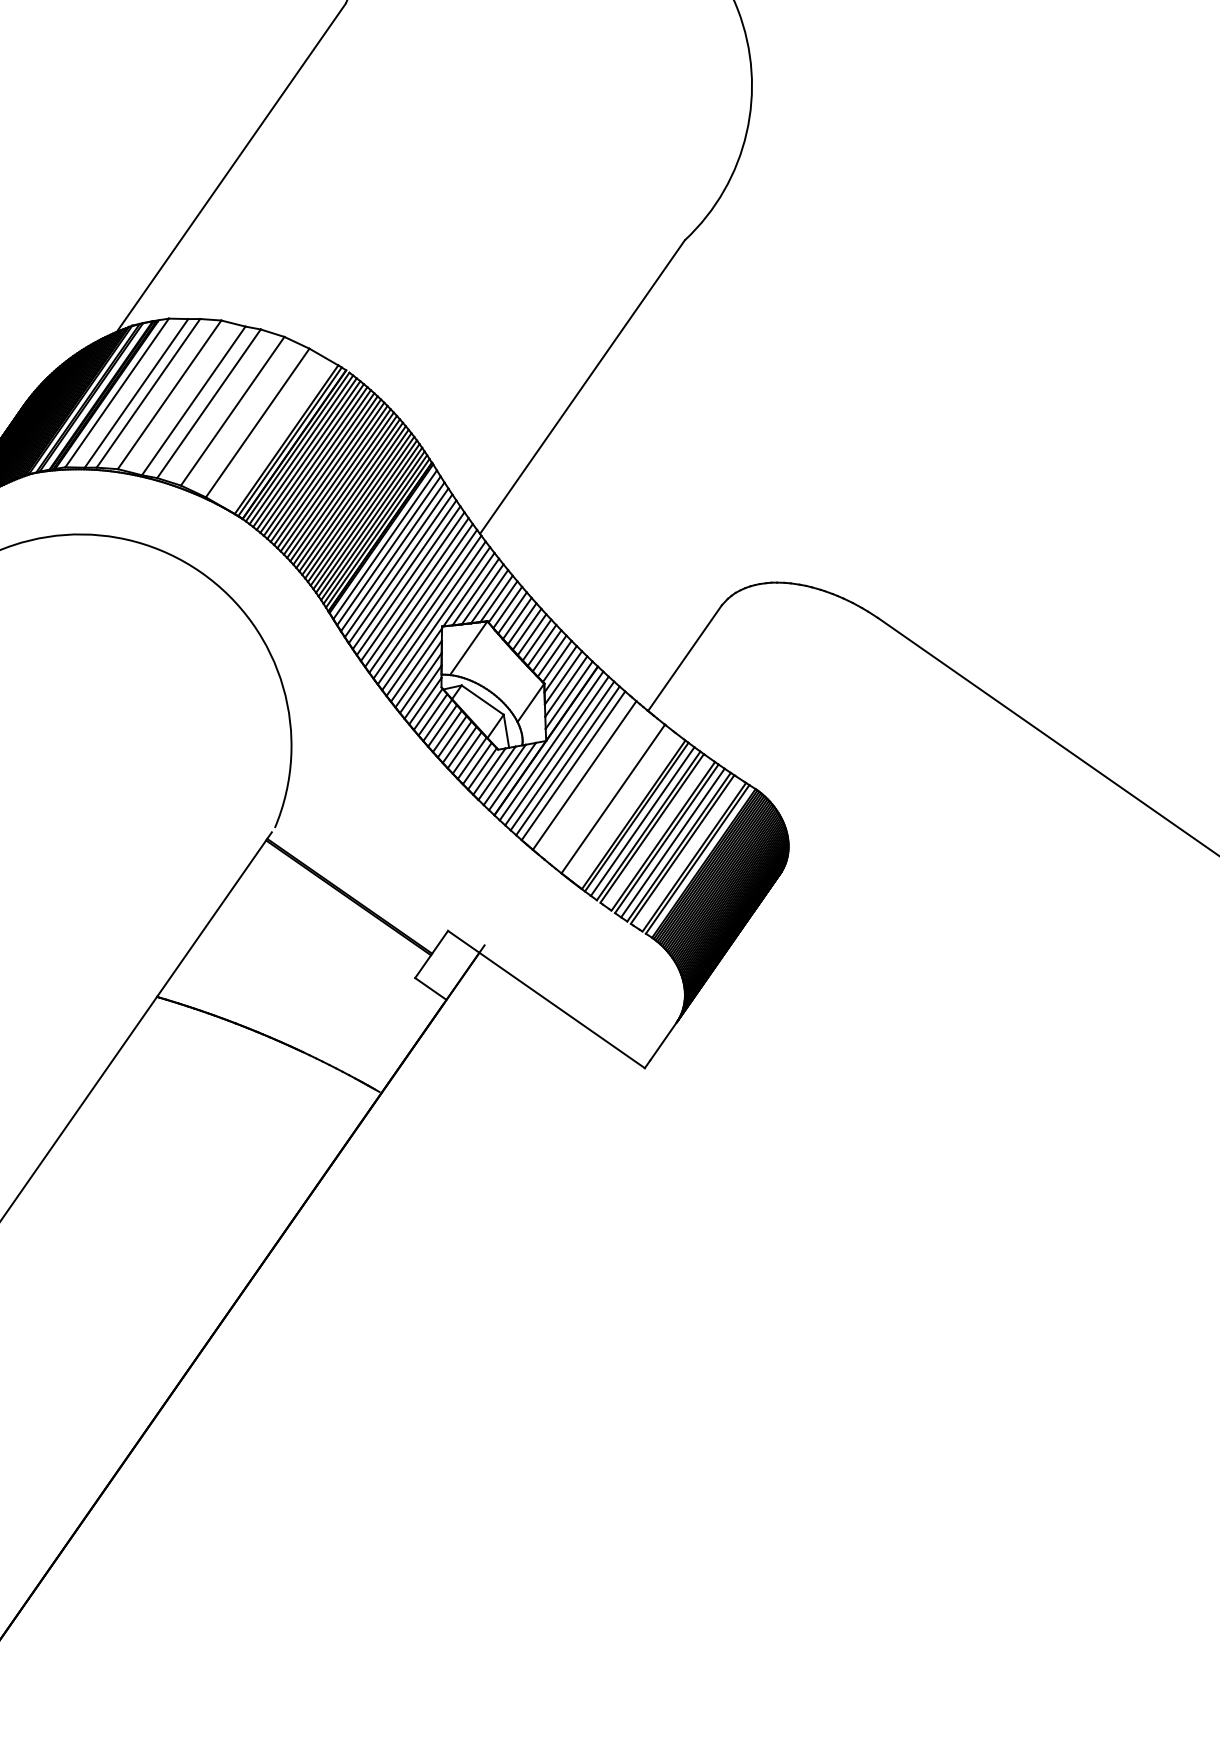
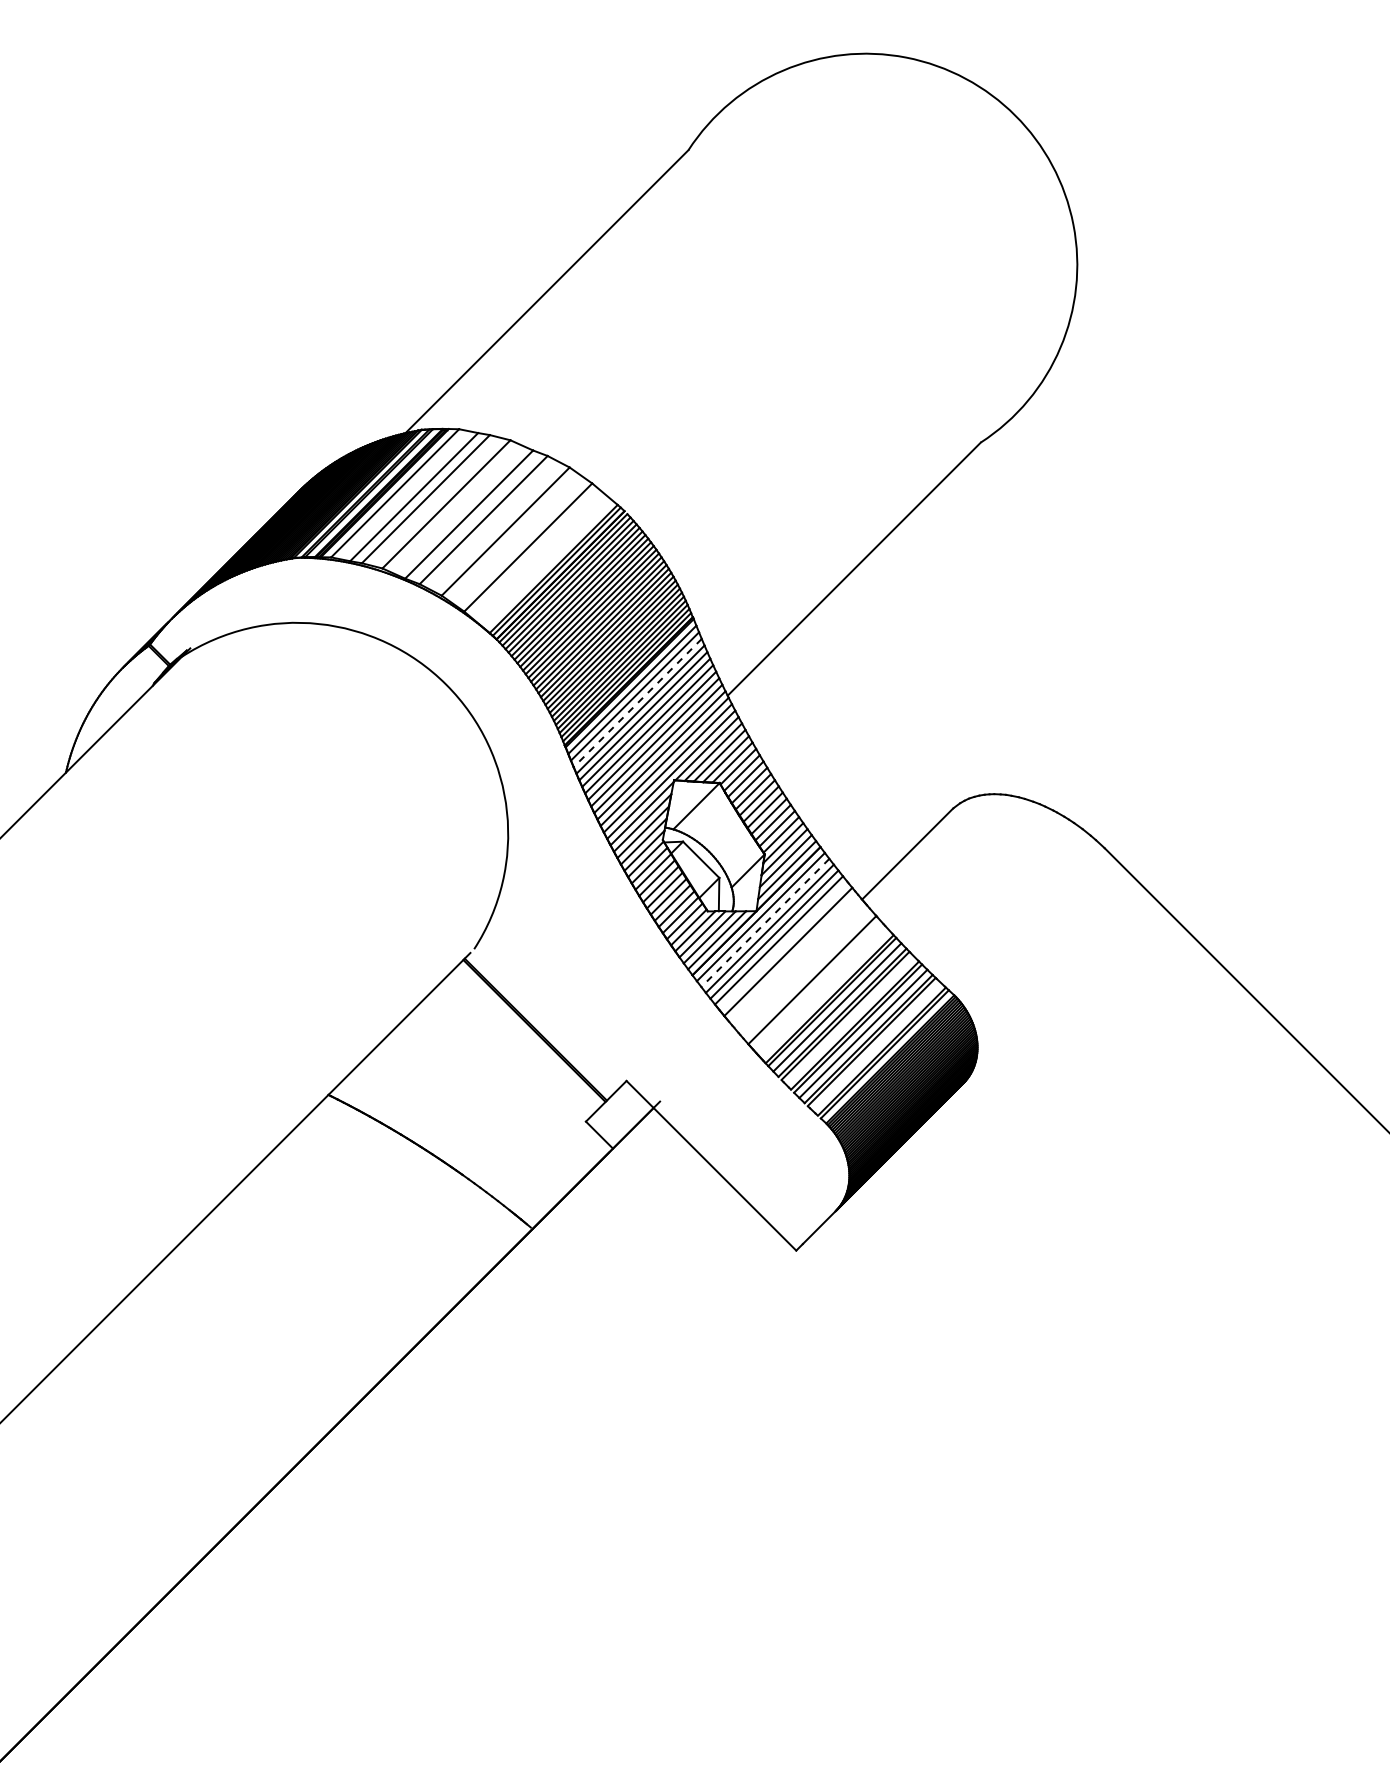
line: (392, 557) -> (637, 703), solid -> dashed
line: (557, 750) -> (765, 922), solid -> dashed

